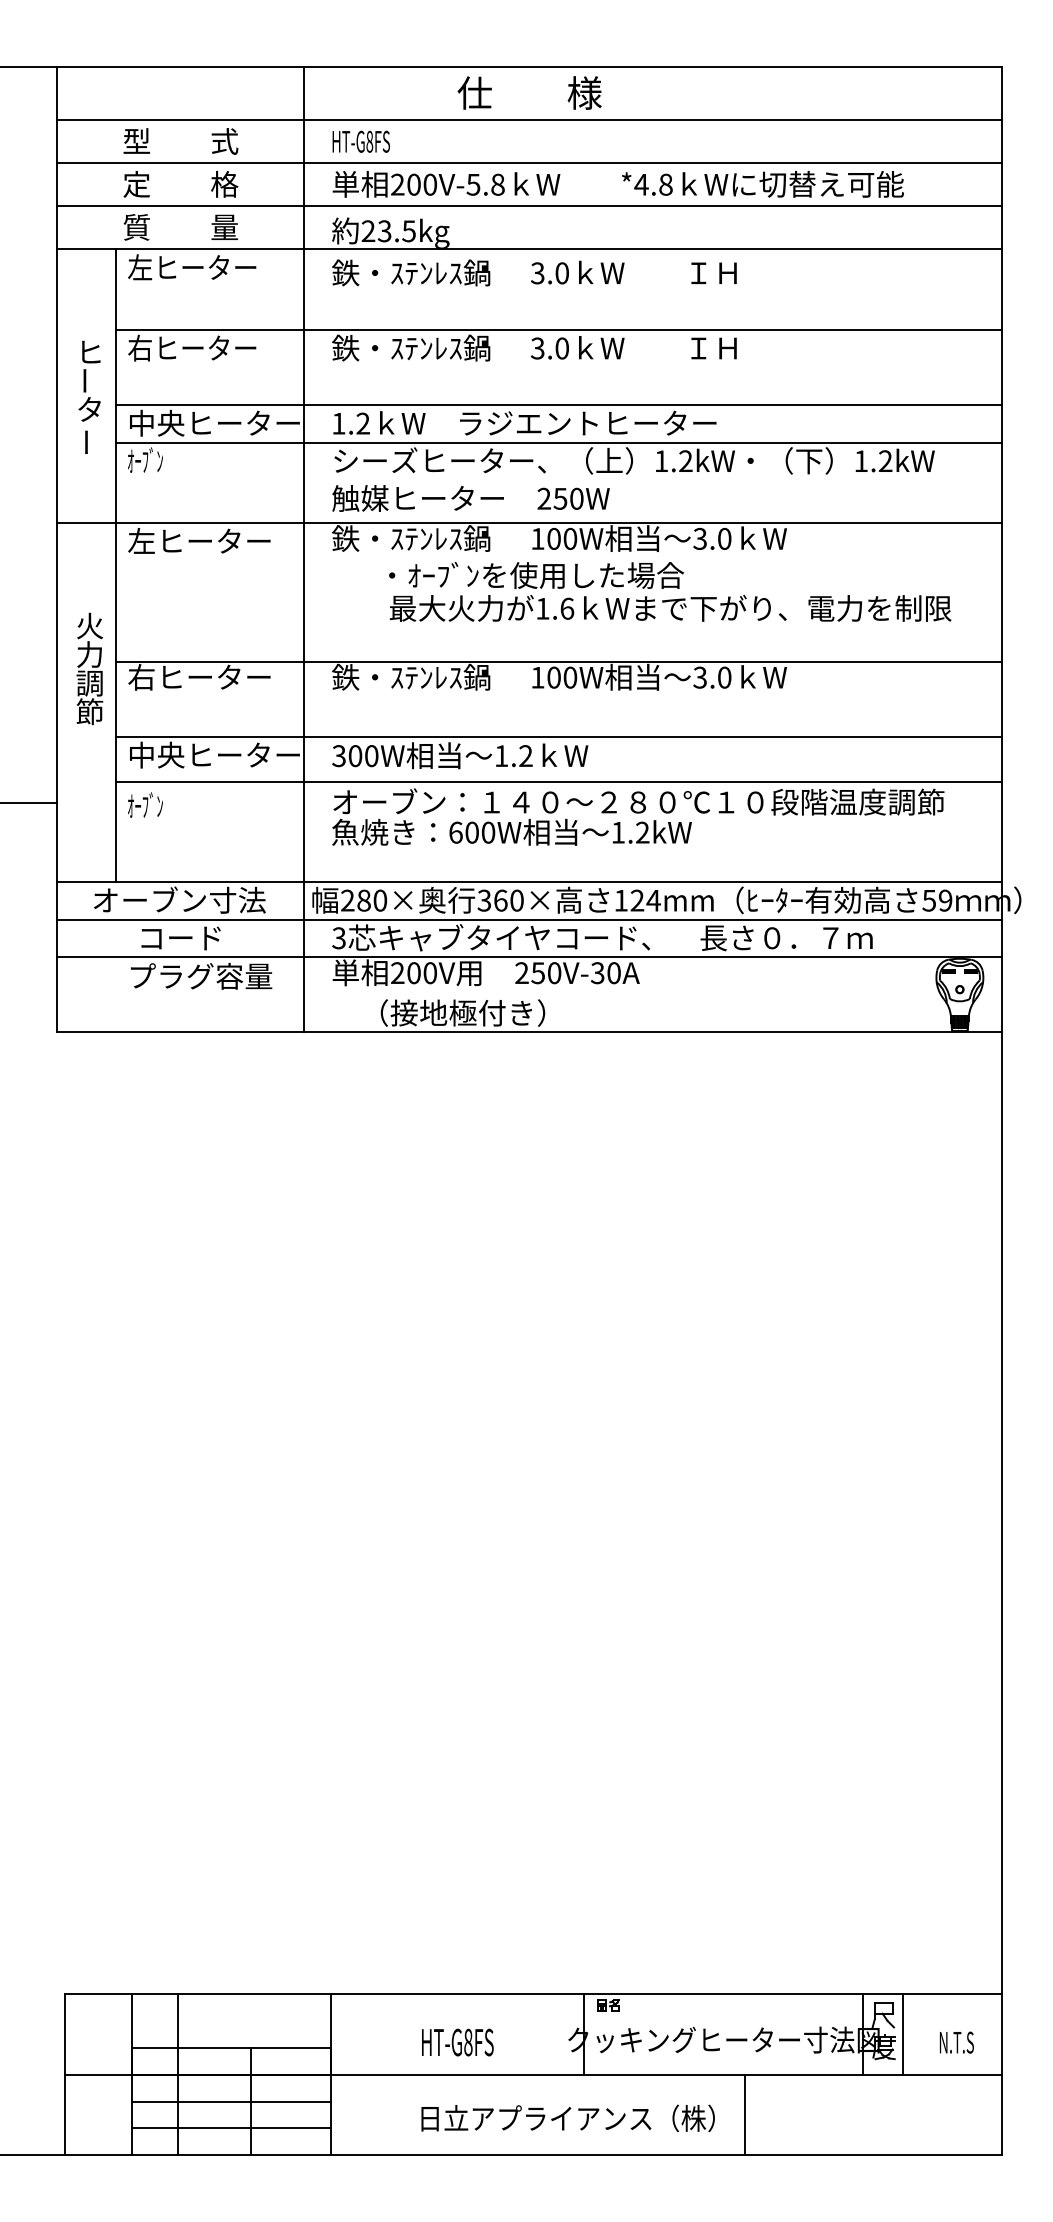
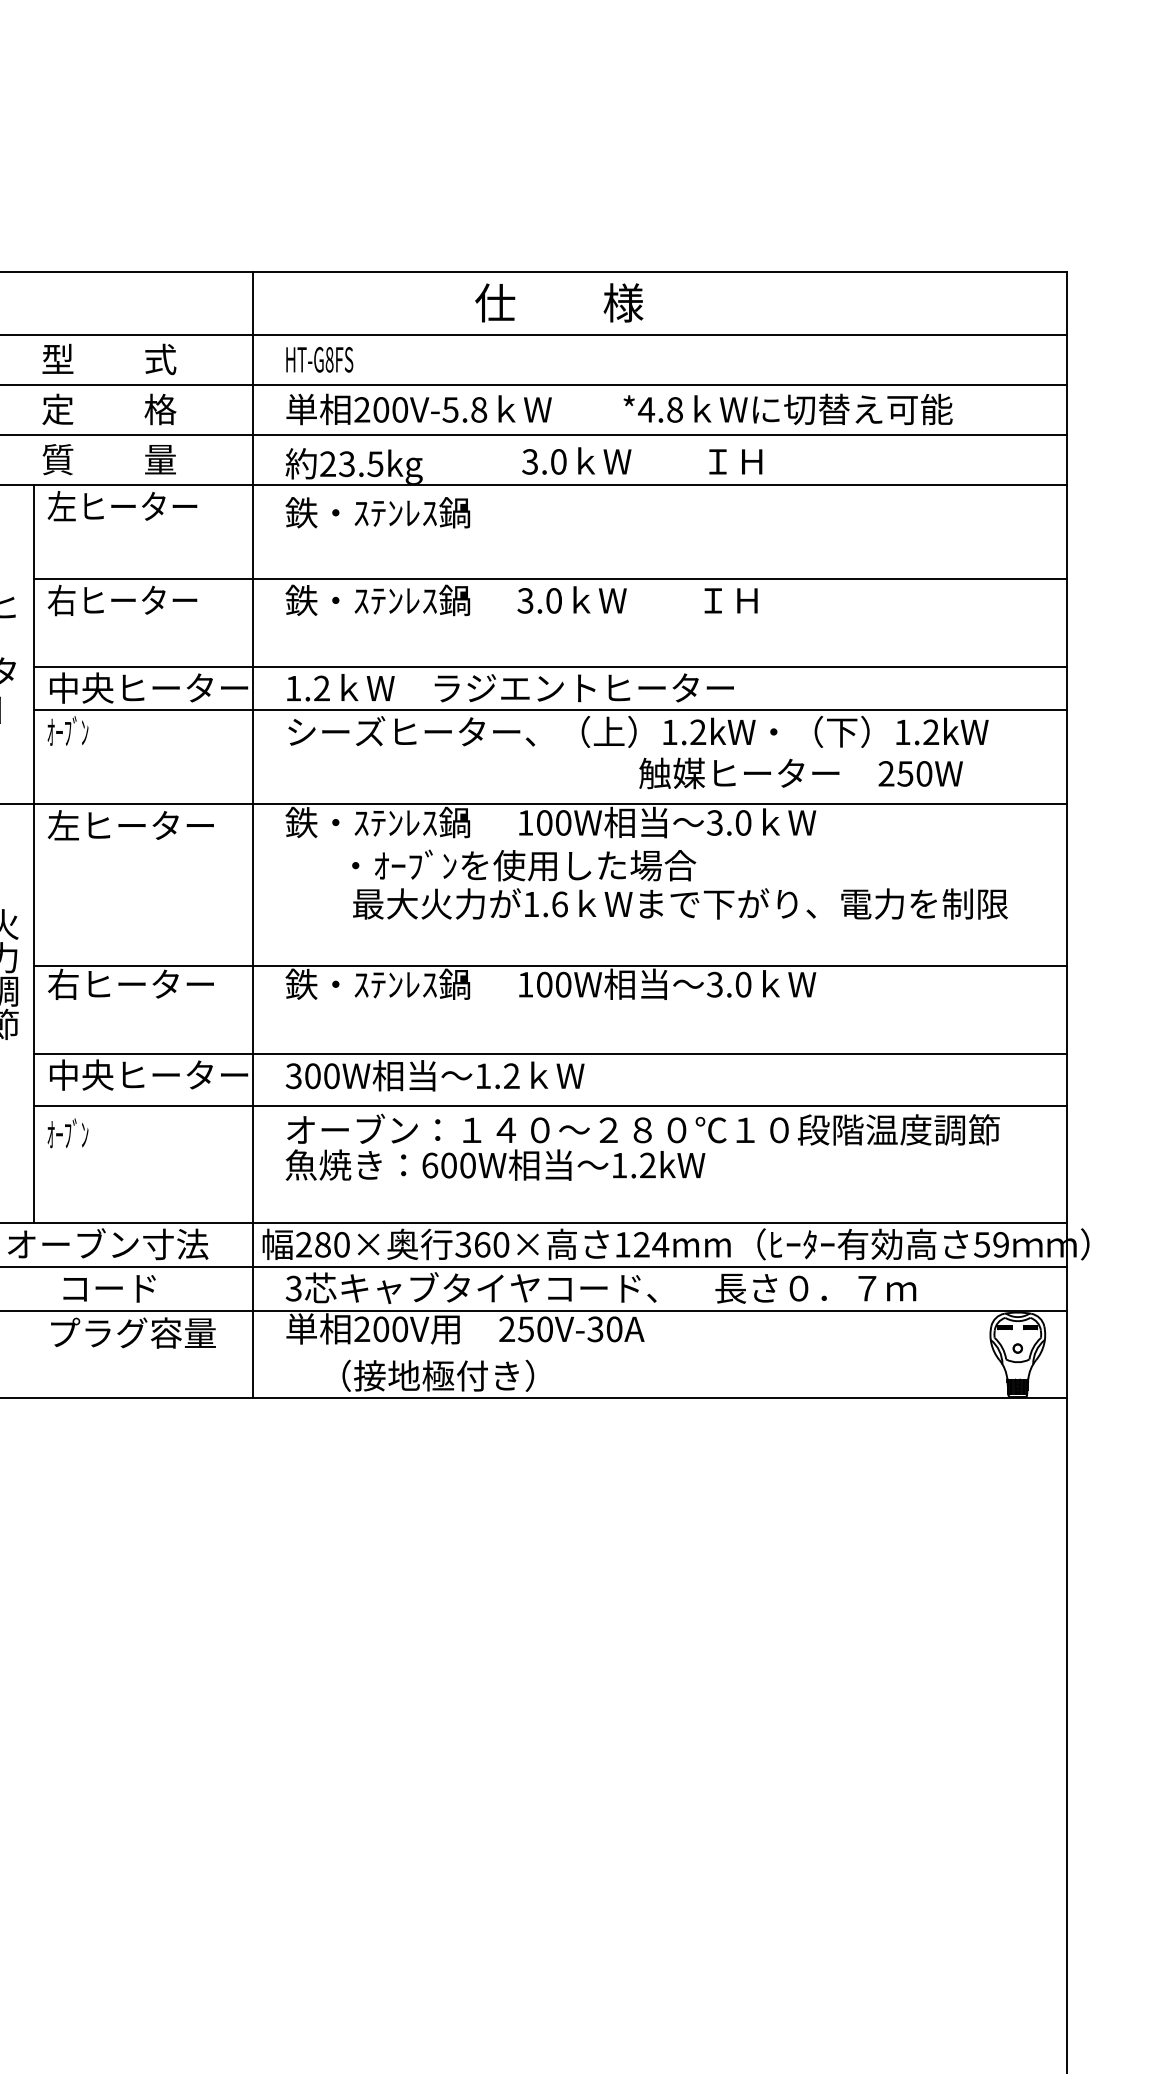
text: (529, 92) -> (559, 302), moved
text: (633, 272) -> (641, 460), moved
text: (470, 498) -> (800, 773), moved

